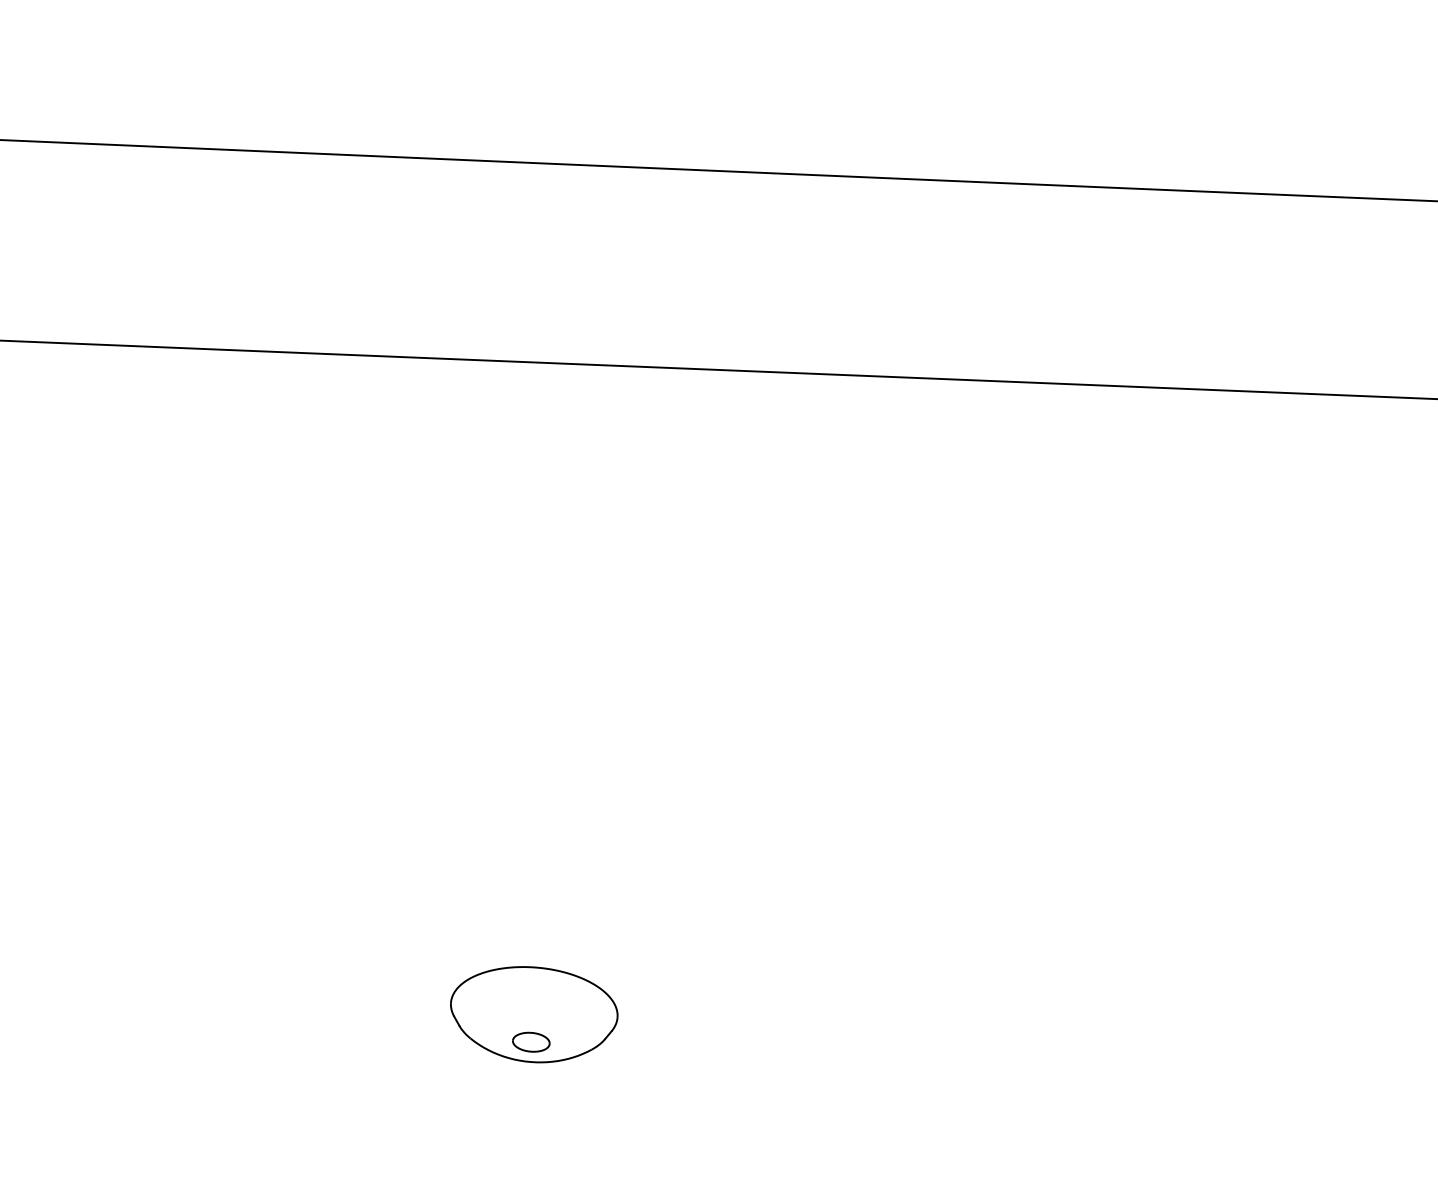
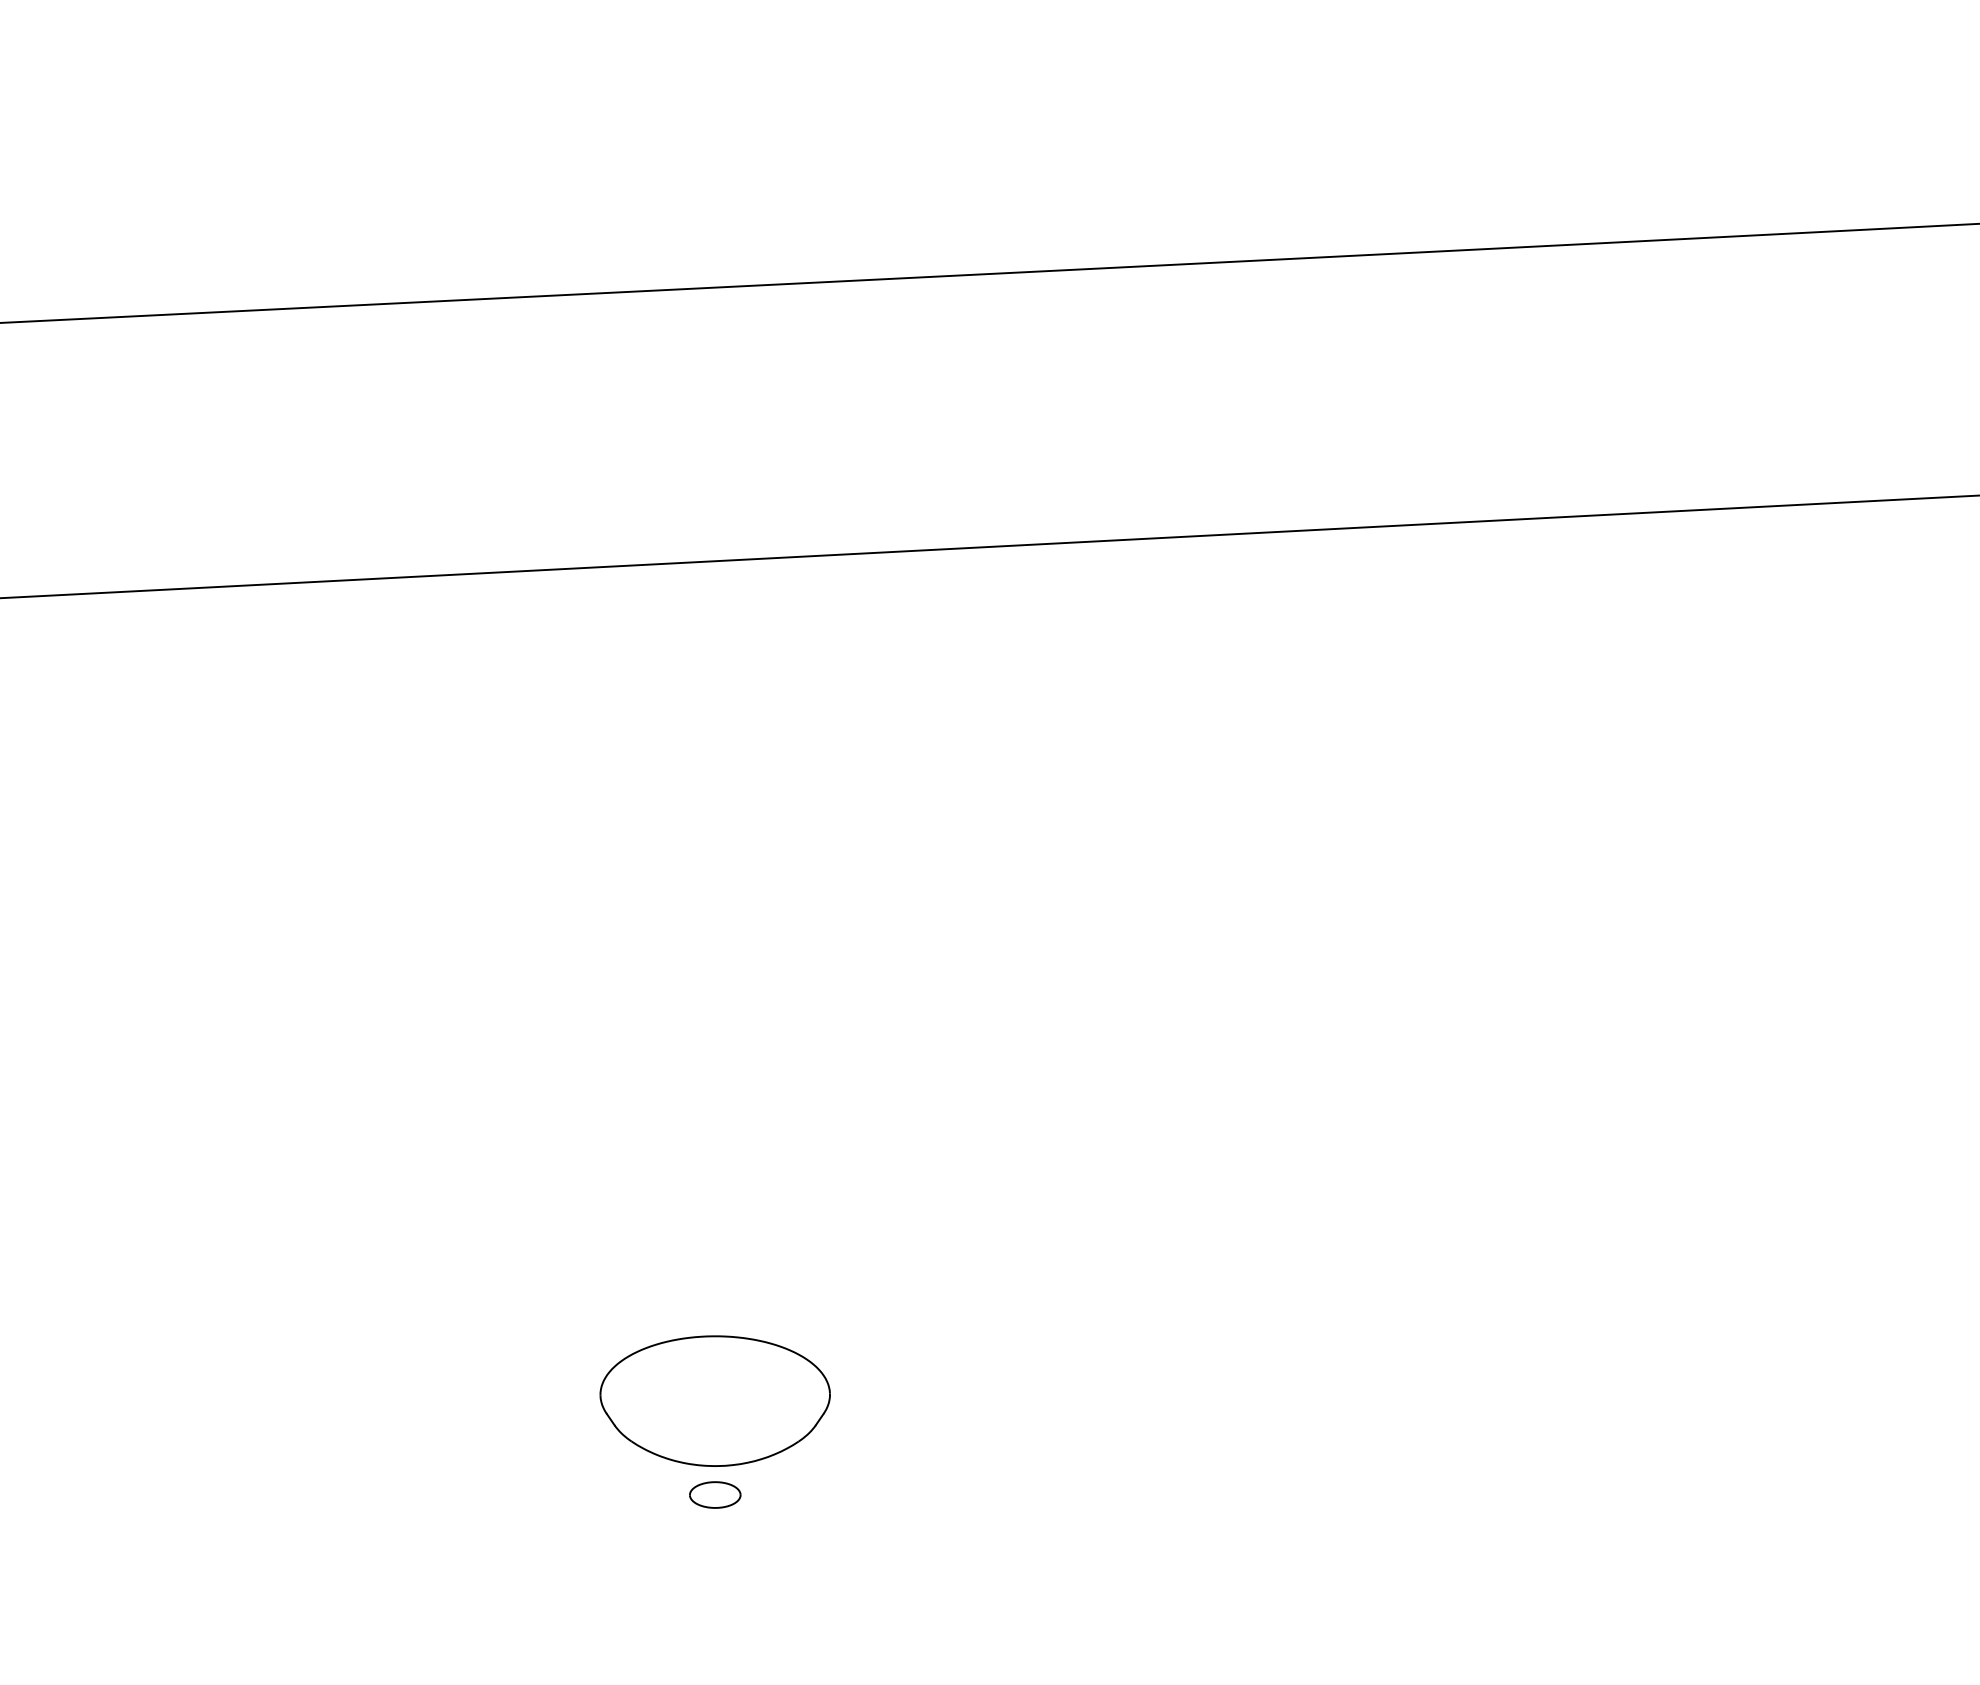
part: (533, 1014) -> (714, 1400), moved

